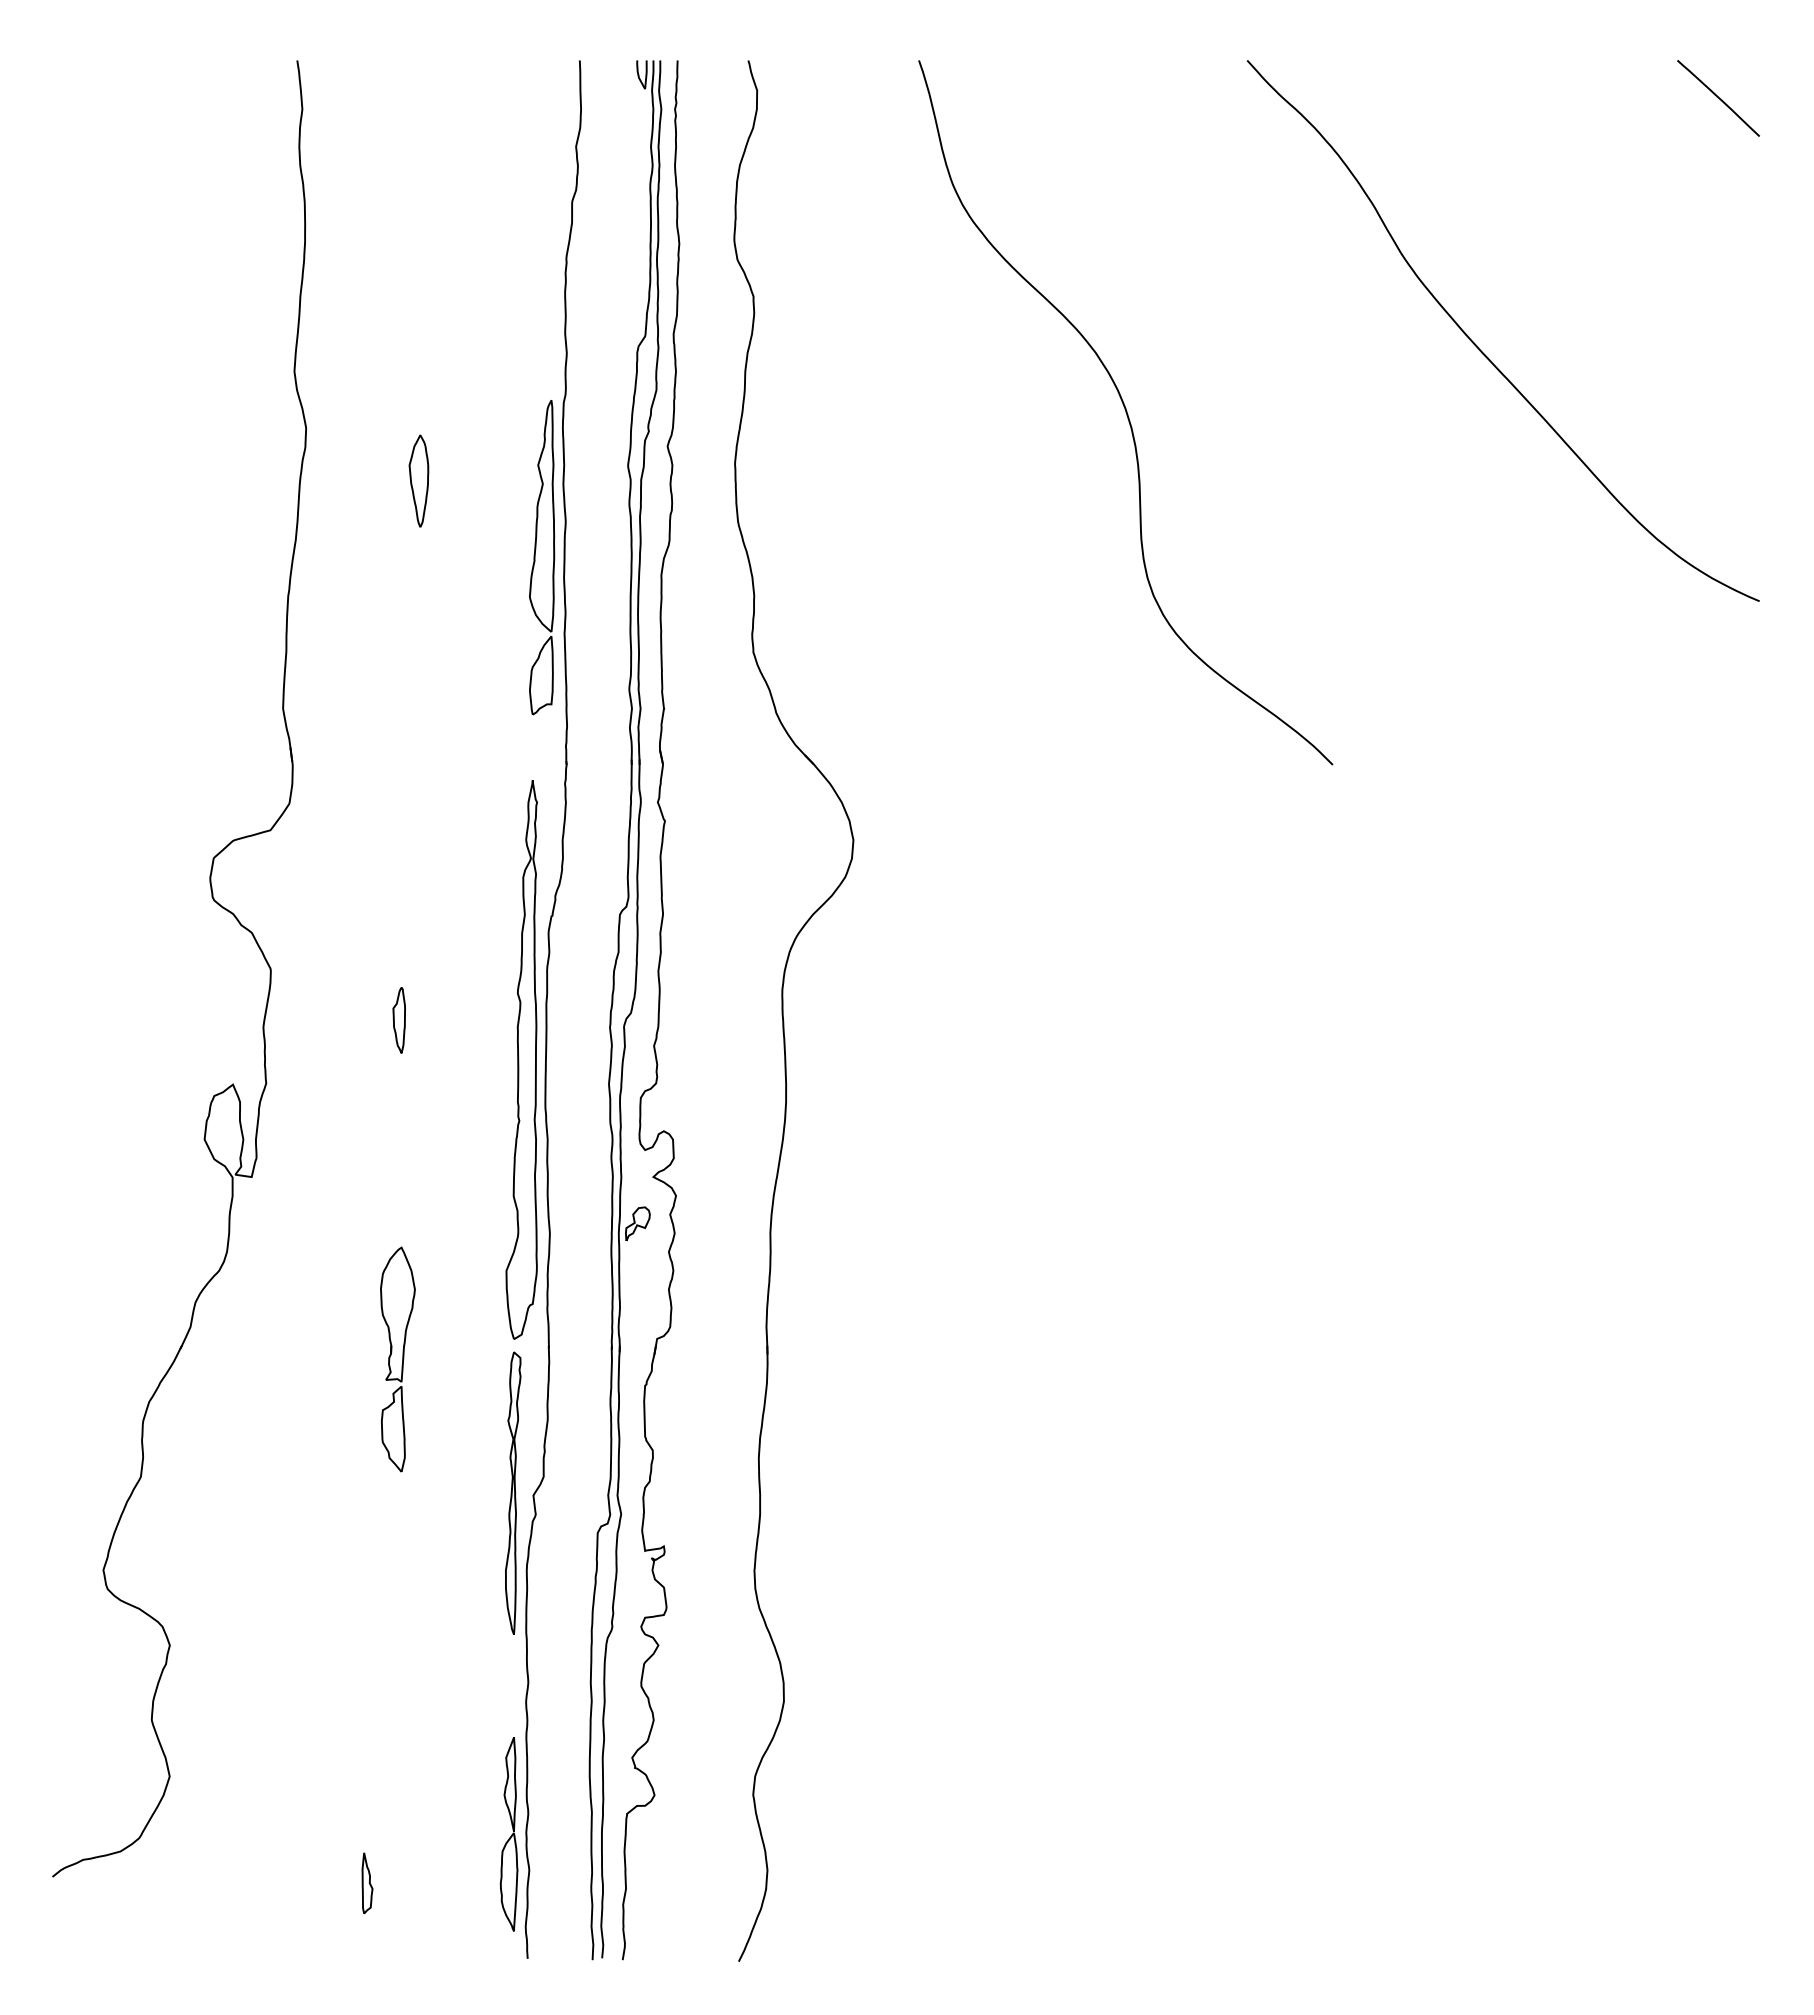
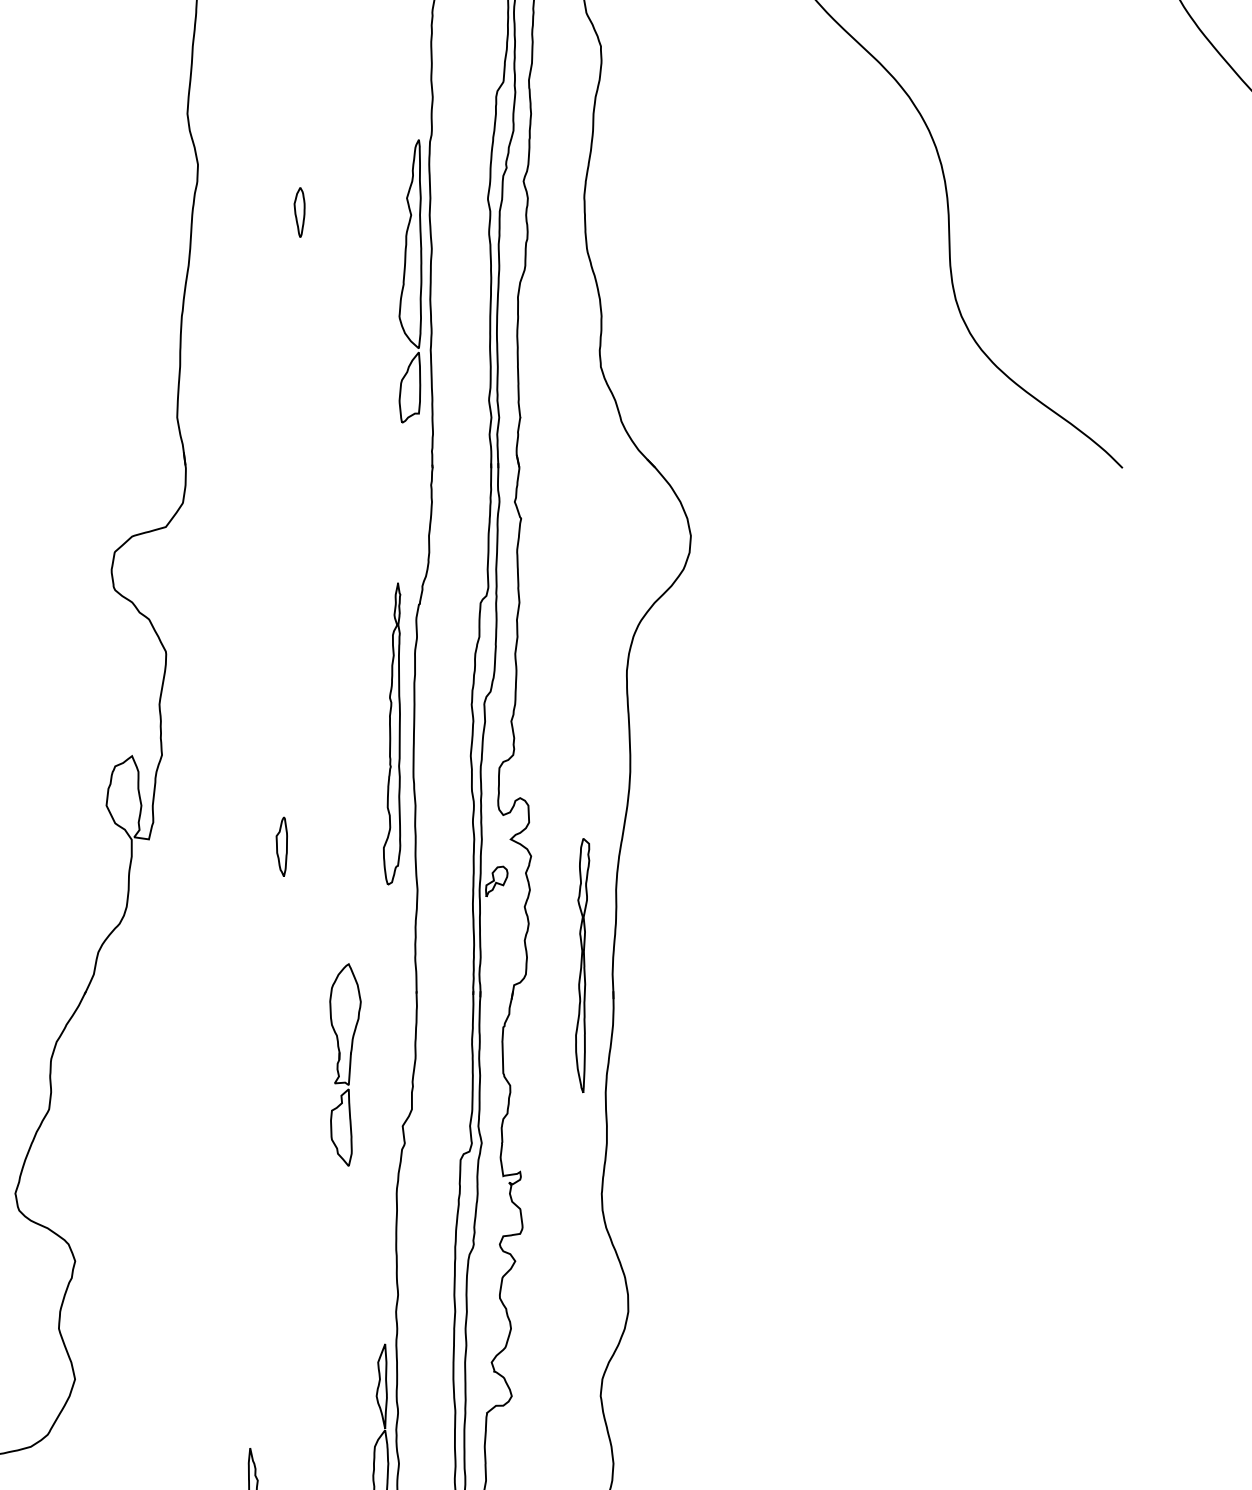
part: (418, 480) -> (299, 211), size x0.6
part: (398, 1020) -> (281, 846), moved
part: (521, 1059) -> (391, 733), size x0.6
part: (397, 1359) -> (345, 1064), moved
part: (513, 1492) -> (582, 964), moved

